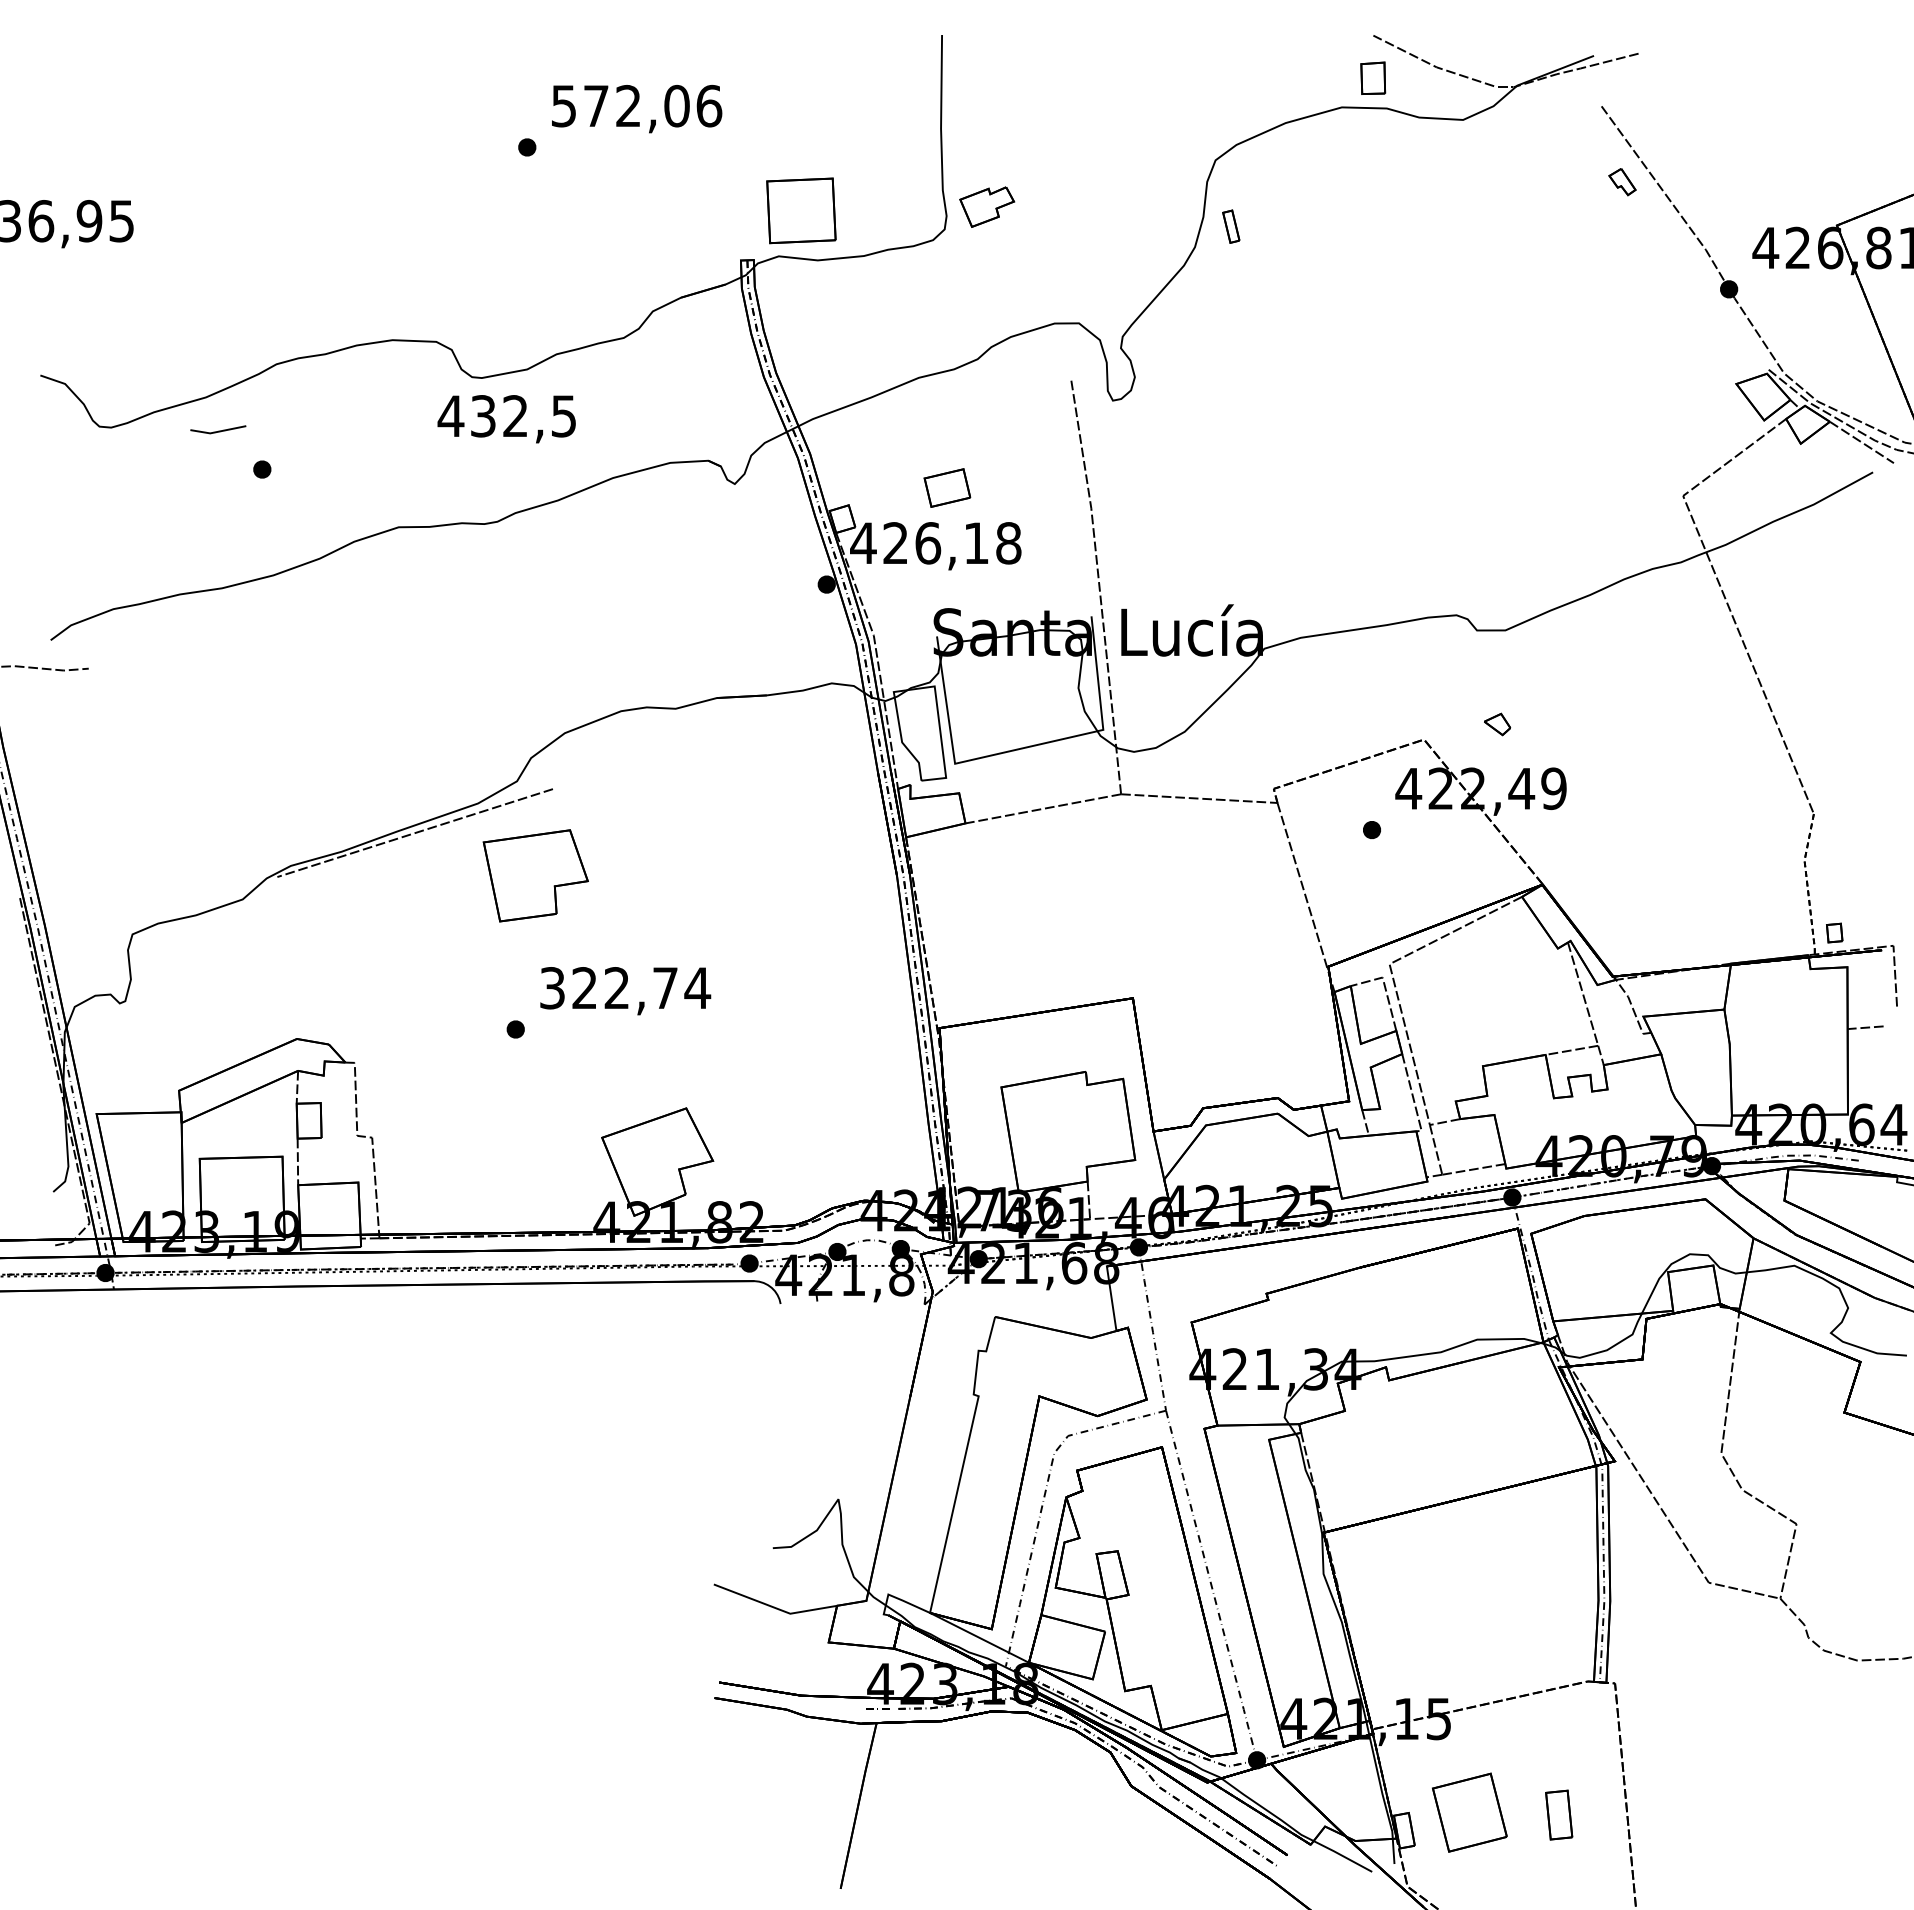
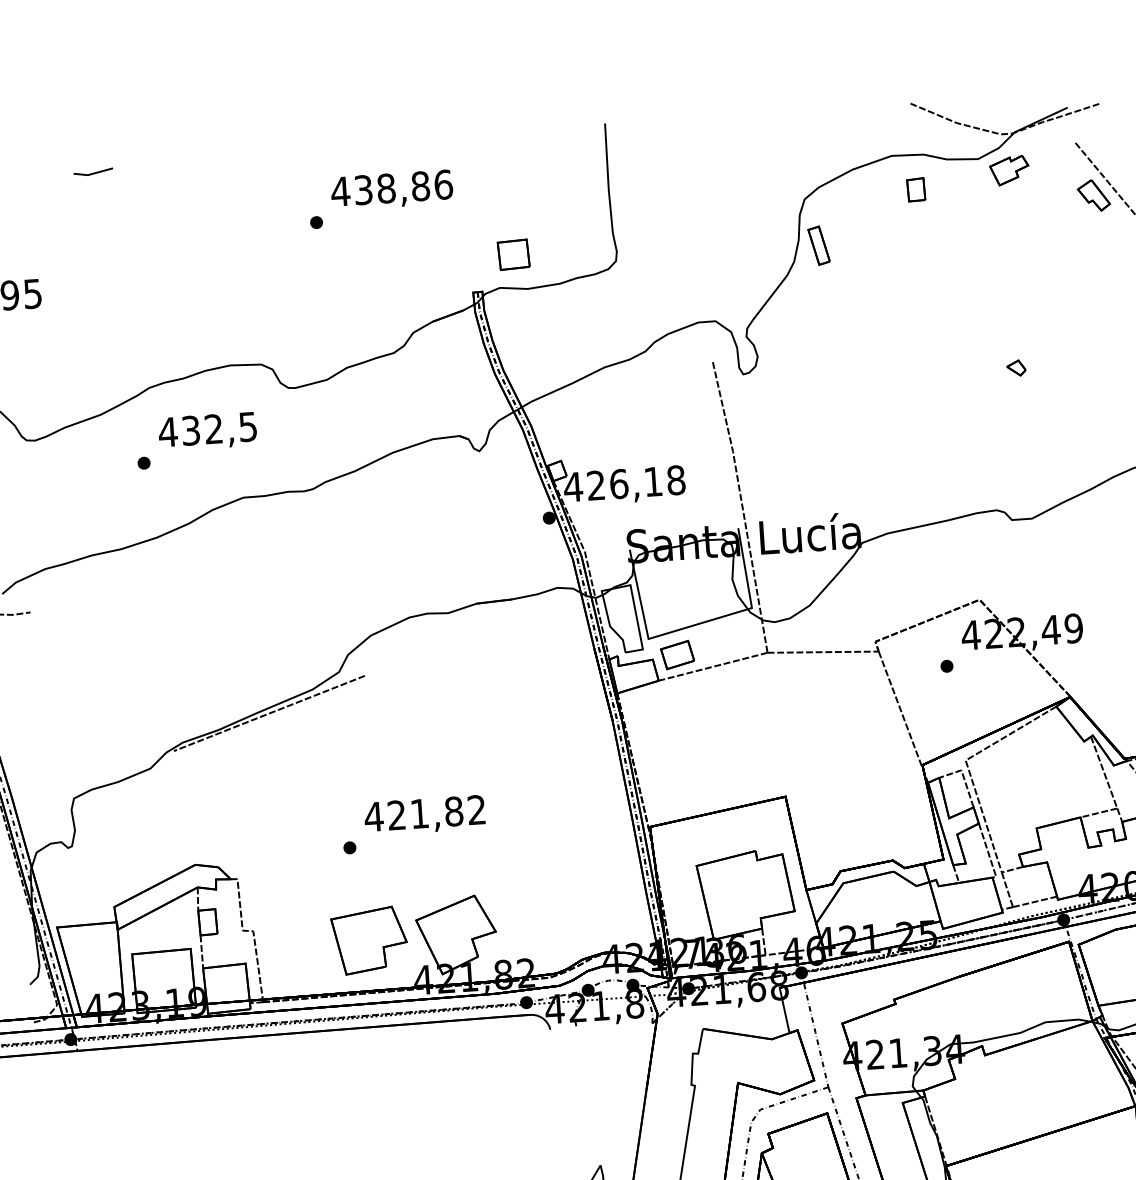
part: (1373, 77) -> (916, 189), moved
text: (619, 105) -> (379, 188), 572,06 -> 438,86
part: (1622, 181) -> (1093, 195), size x1.67
part: (987, 206) -> (1009, 170), moved
part: (801, 211) -> (513, 255), size x0.62
part: (1230, 226) -> (818, 245), size x1.67
text: (506, 419) -> (207, 431), moved
line: (218, 430) -> (93, 172), moved
part: (947, 487) -> (677, 654), moved
part: (1497, 724) -> (1016, 368), moved
part: (535, 875) -> (369, 940), moved
text: (625, 988) -> (425, 813), 322,74 -> 421,82

